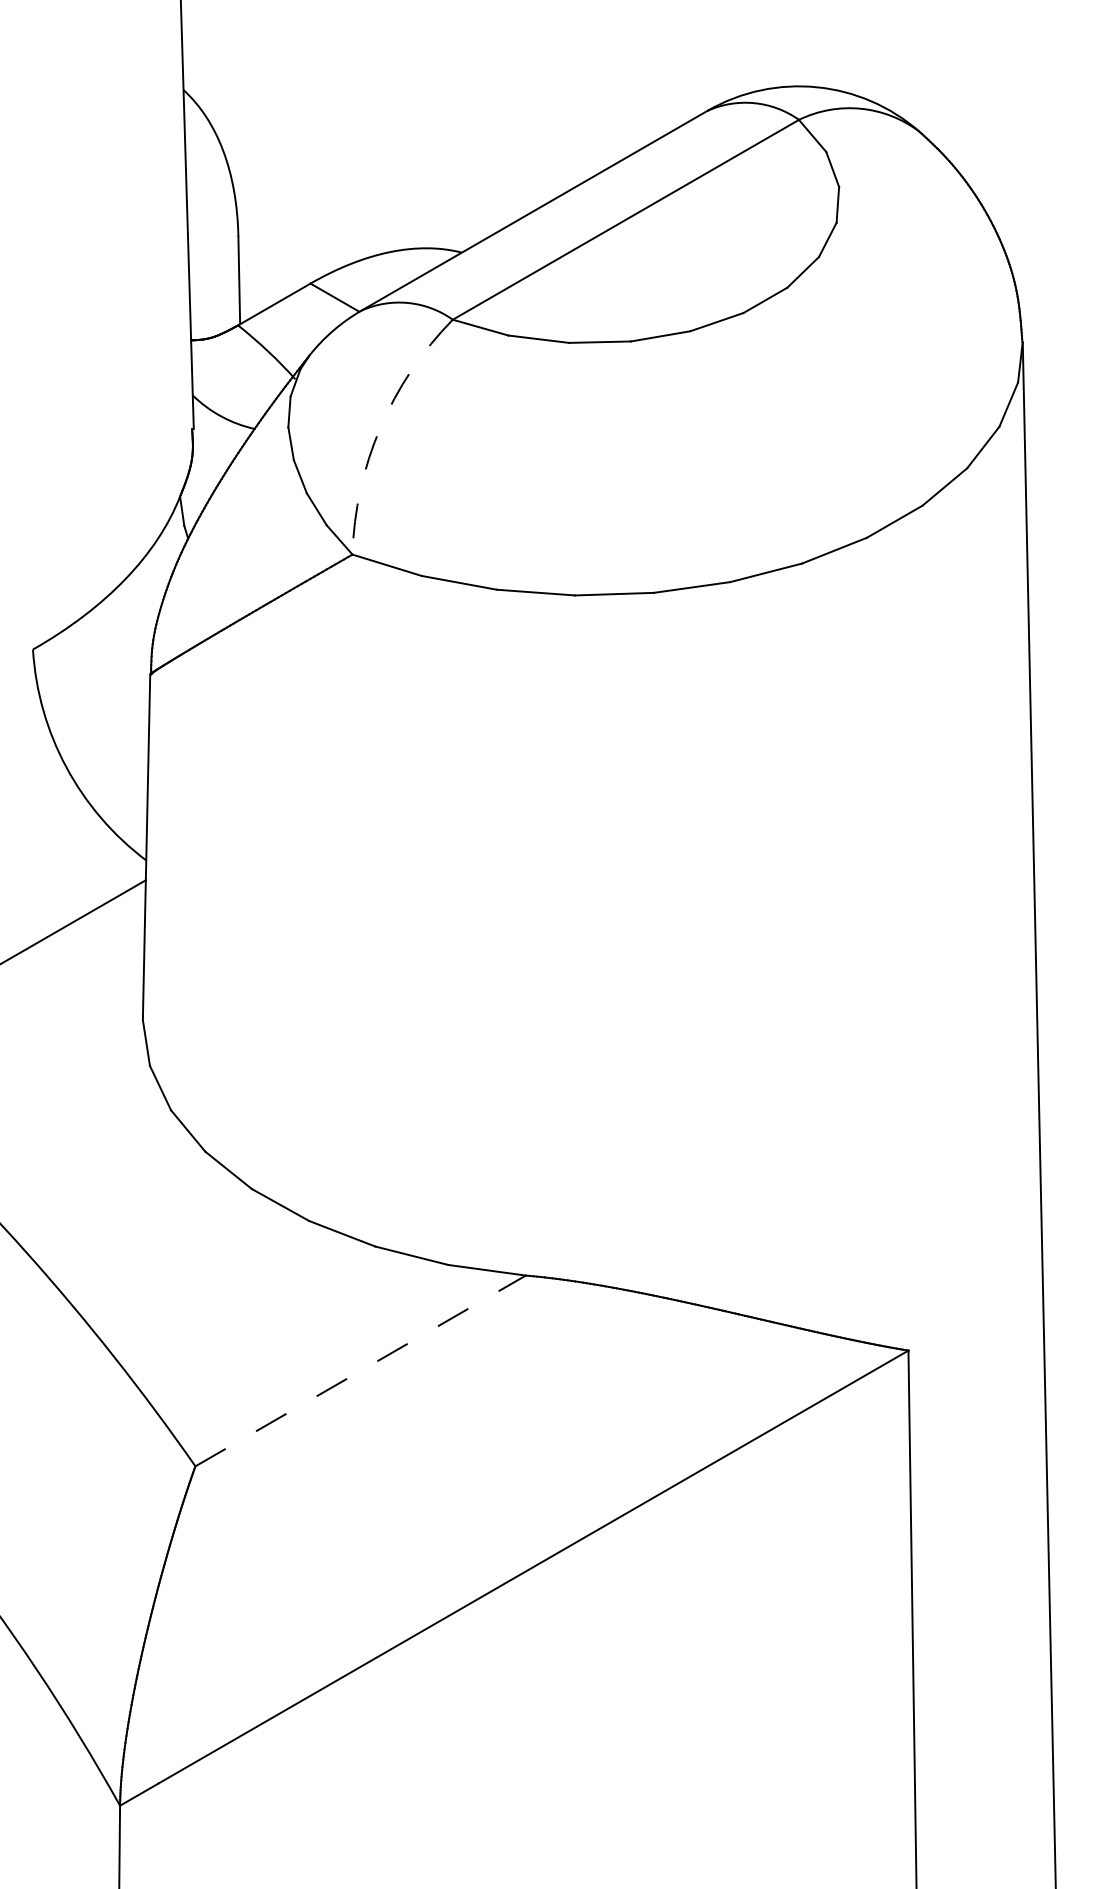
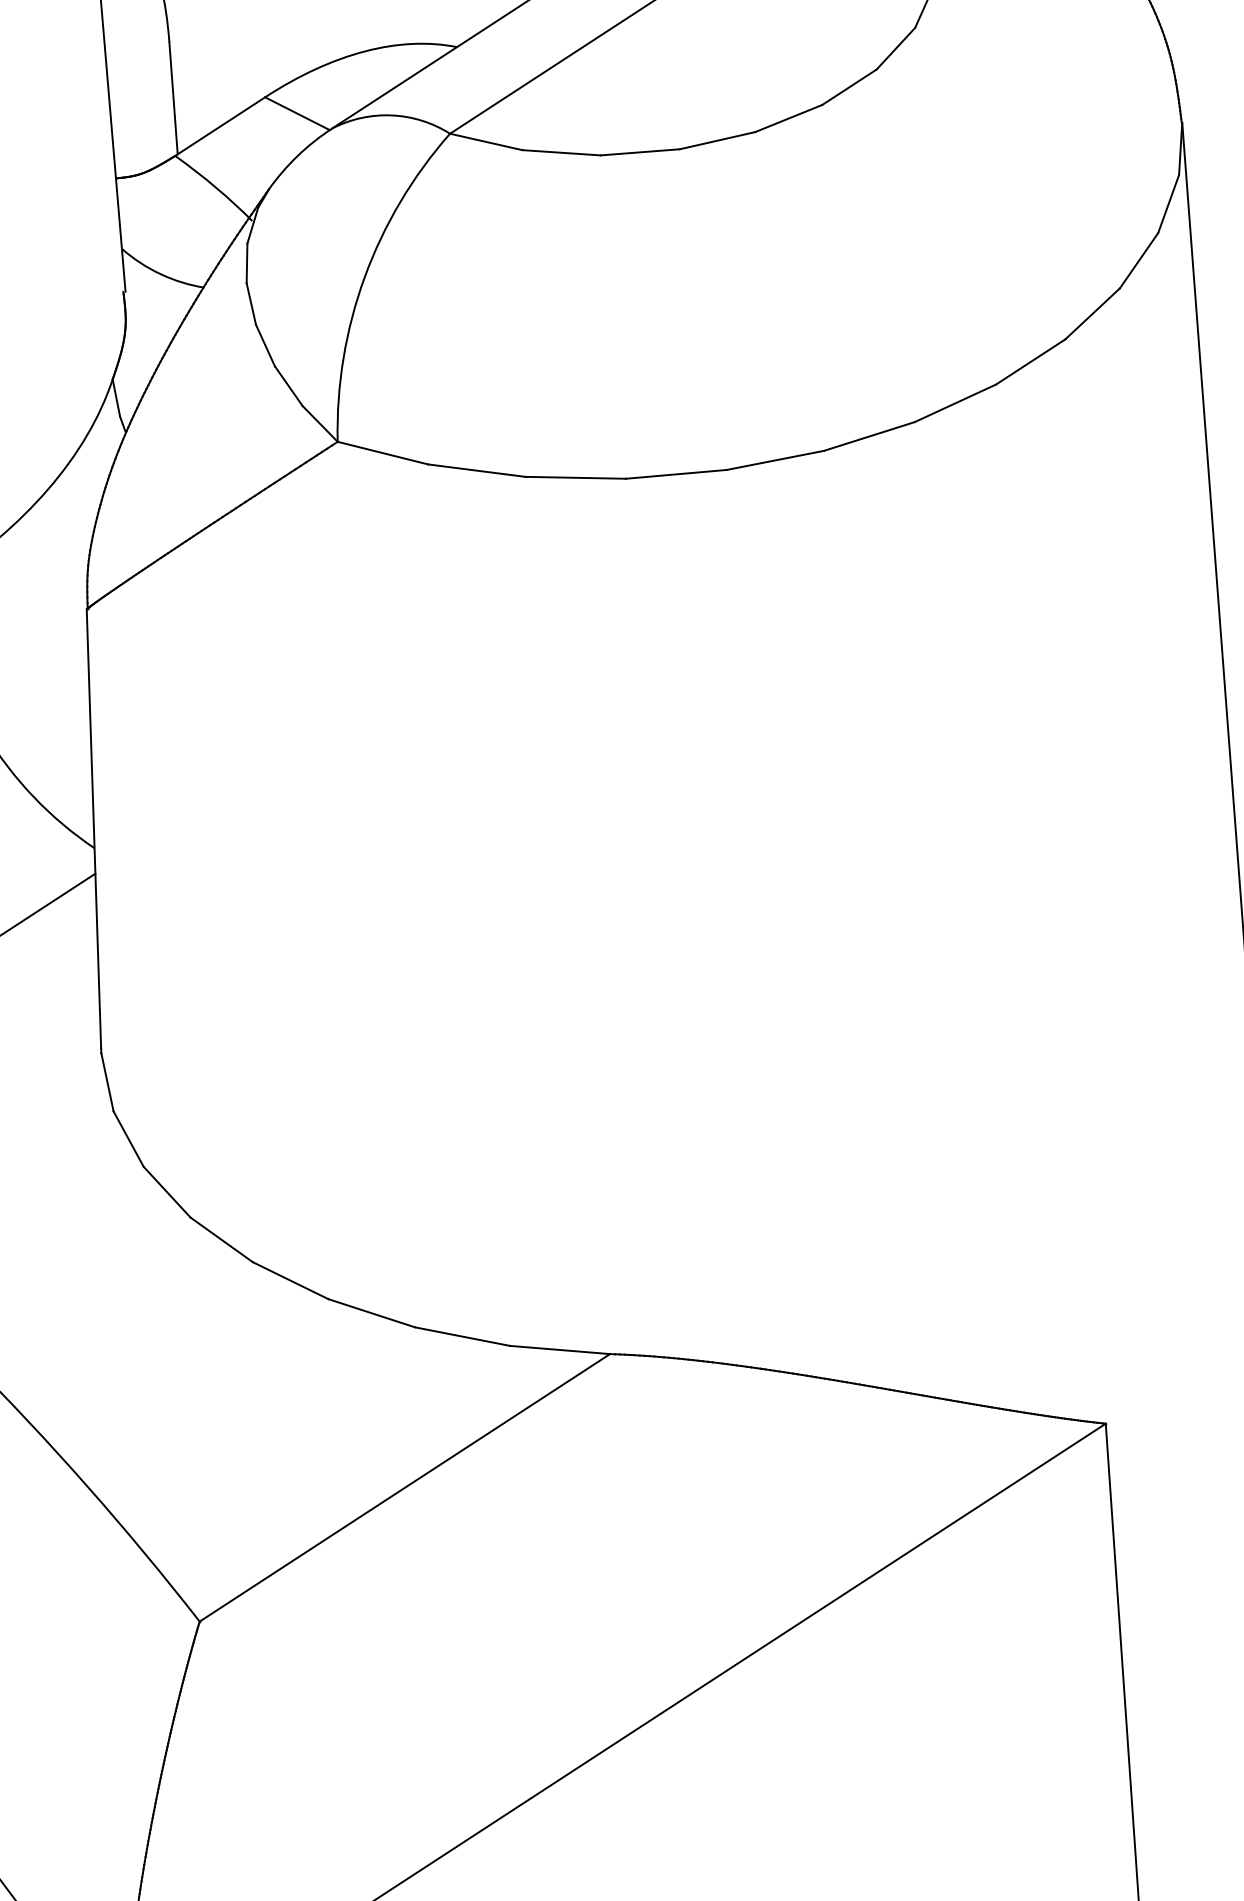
arc: (380, 427) -> (364, 276), dashed -> solid
line: (360, 1370) -> (404, 1487), dashed -> solid

